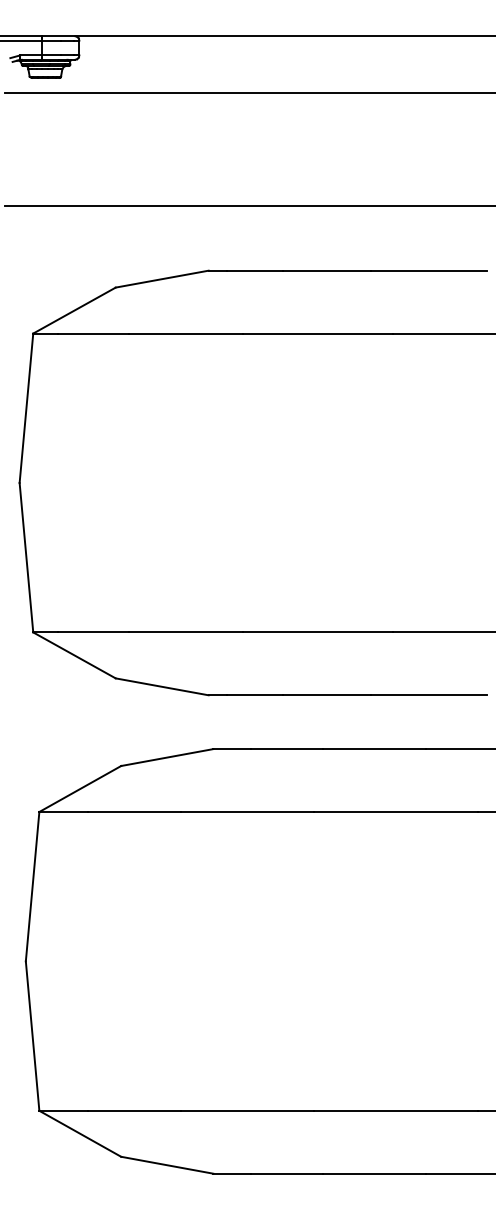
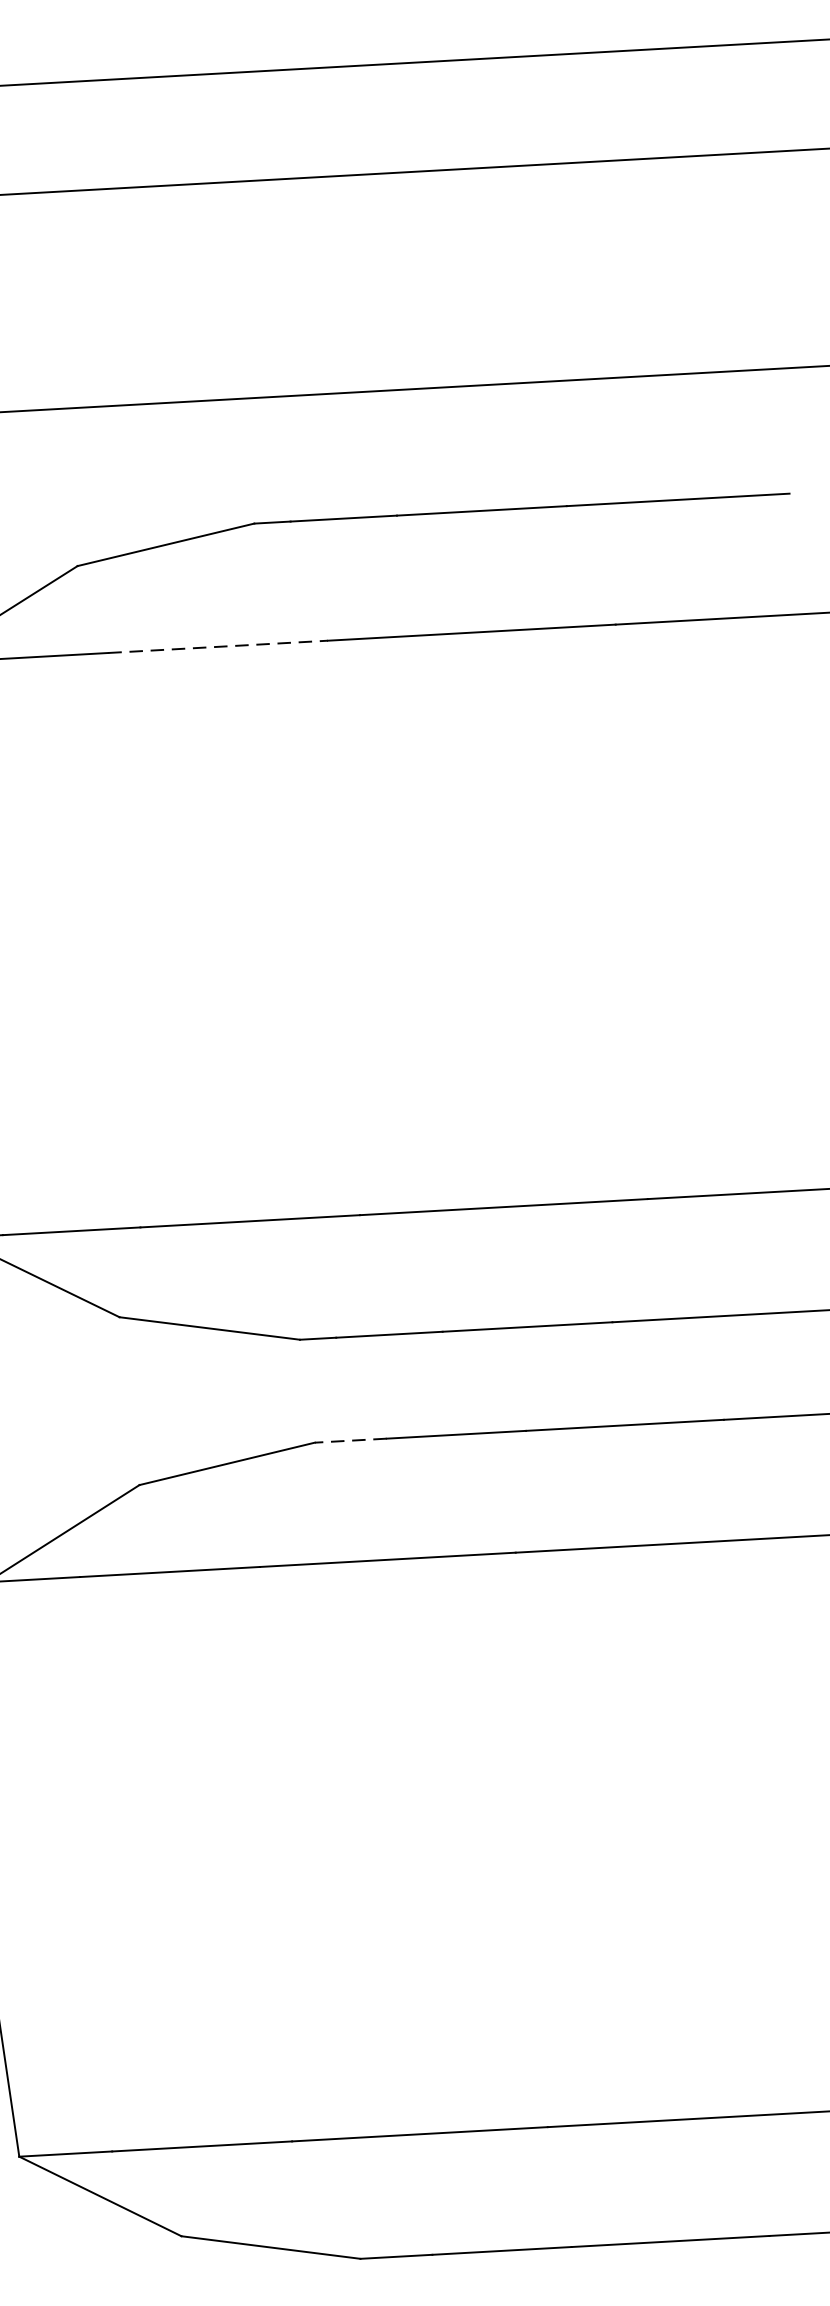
line: (186, 333) -> (218, 646), solid -> dashed
line: (232, 749) -> (351, 1441), solid -> dashed

